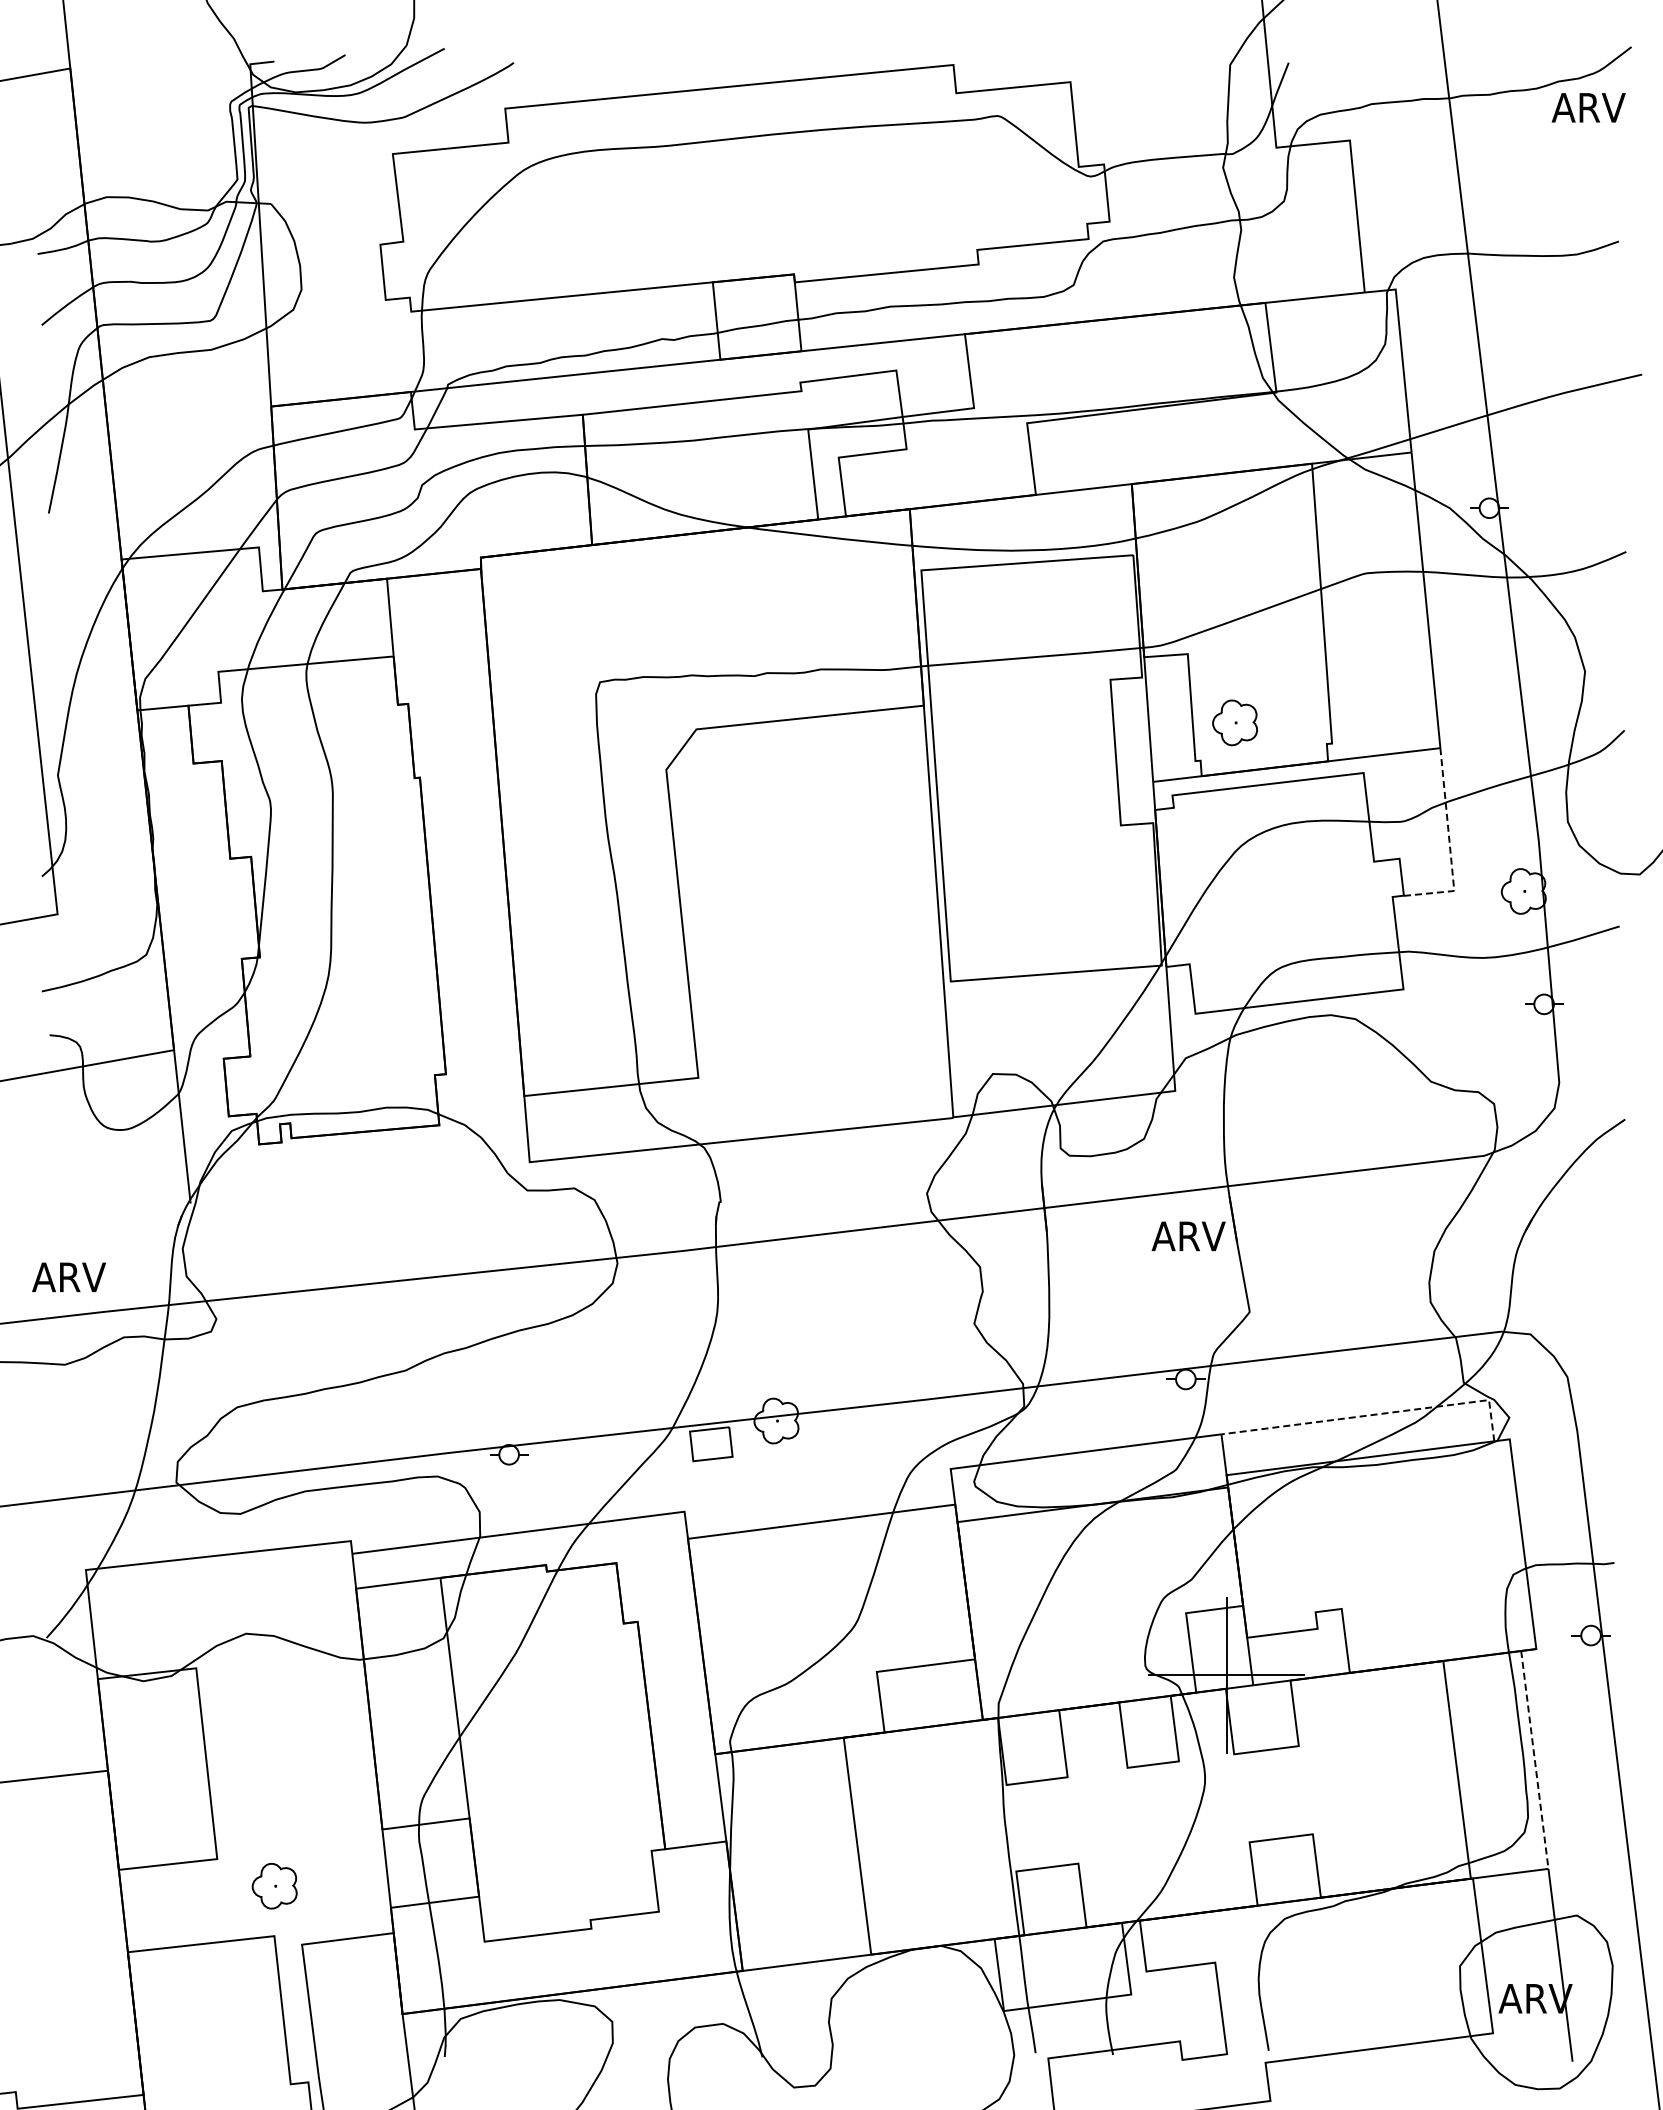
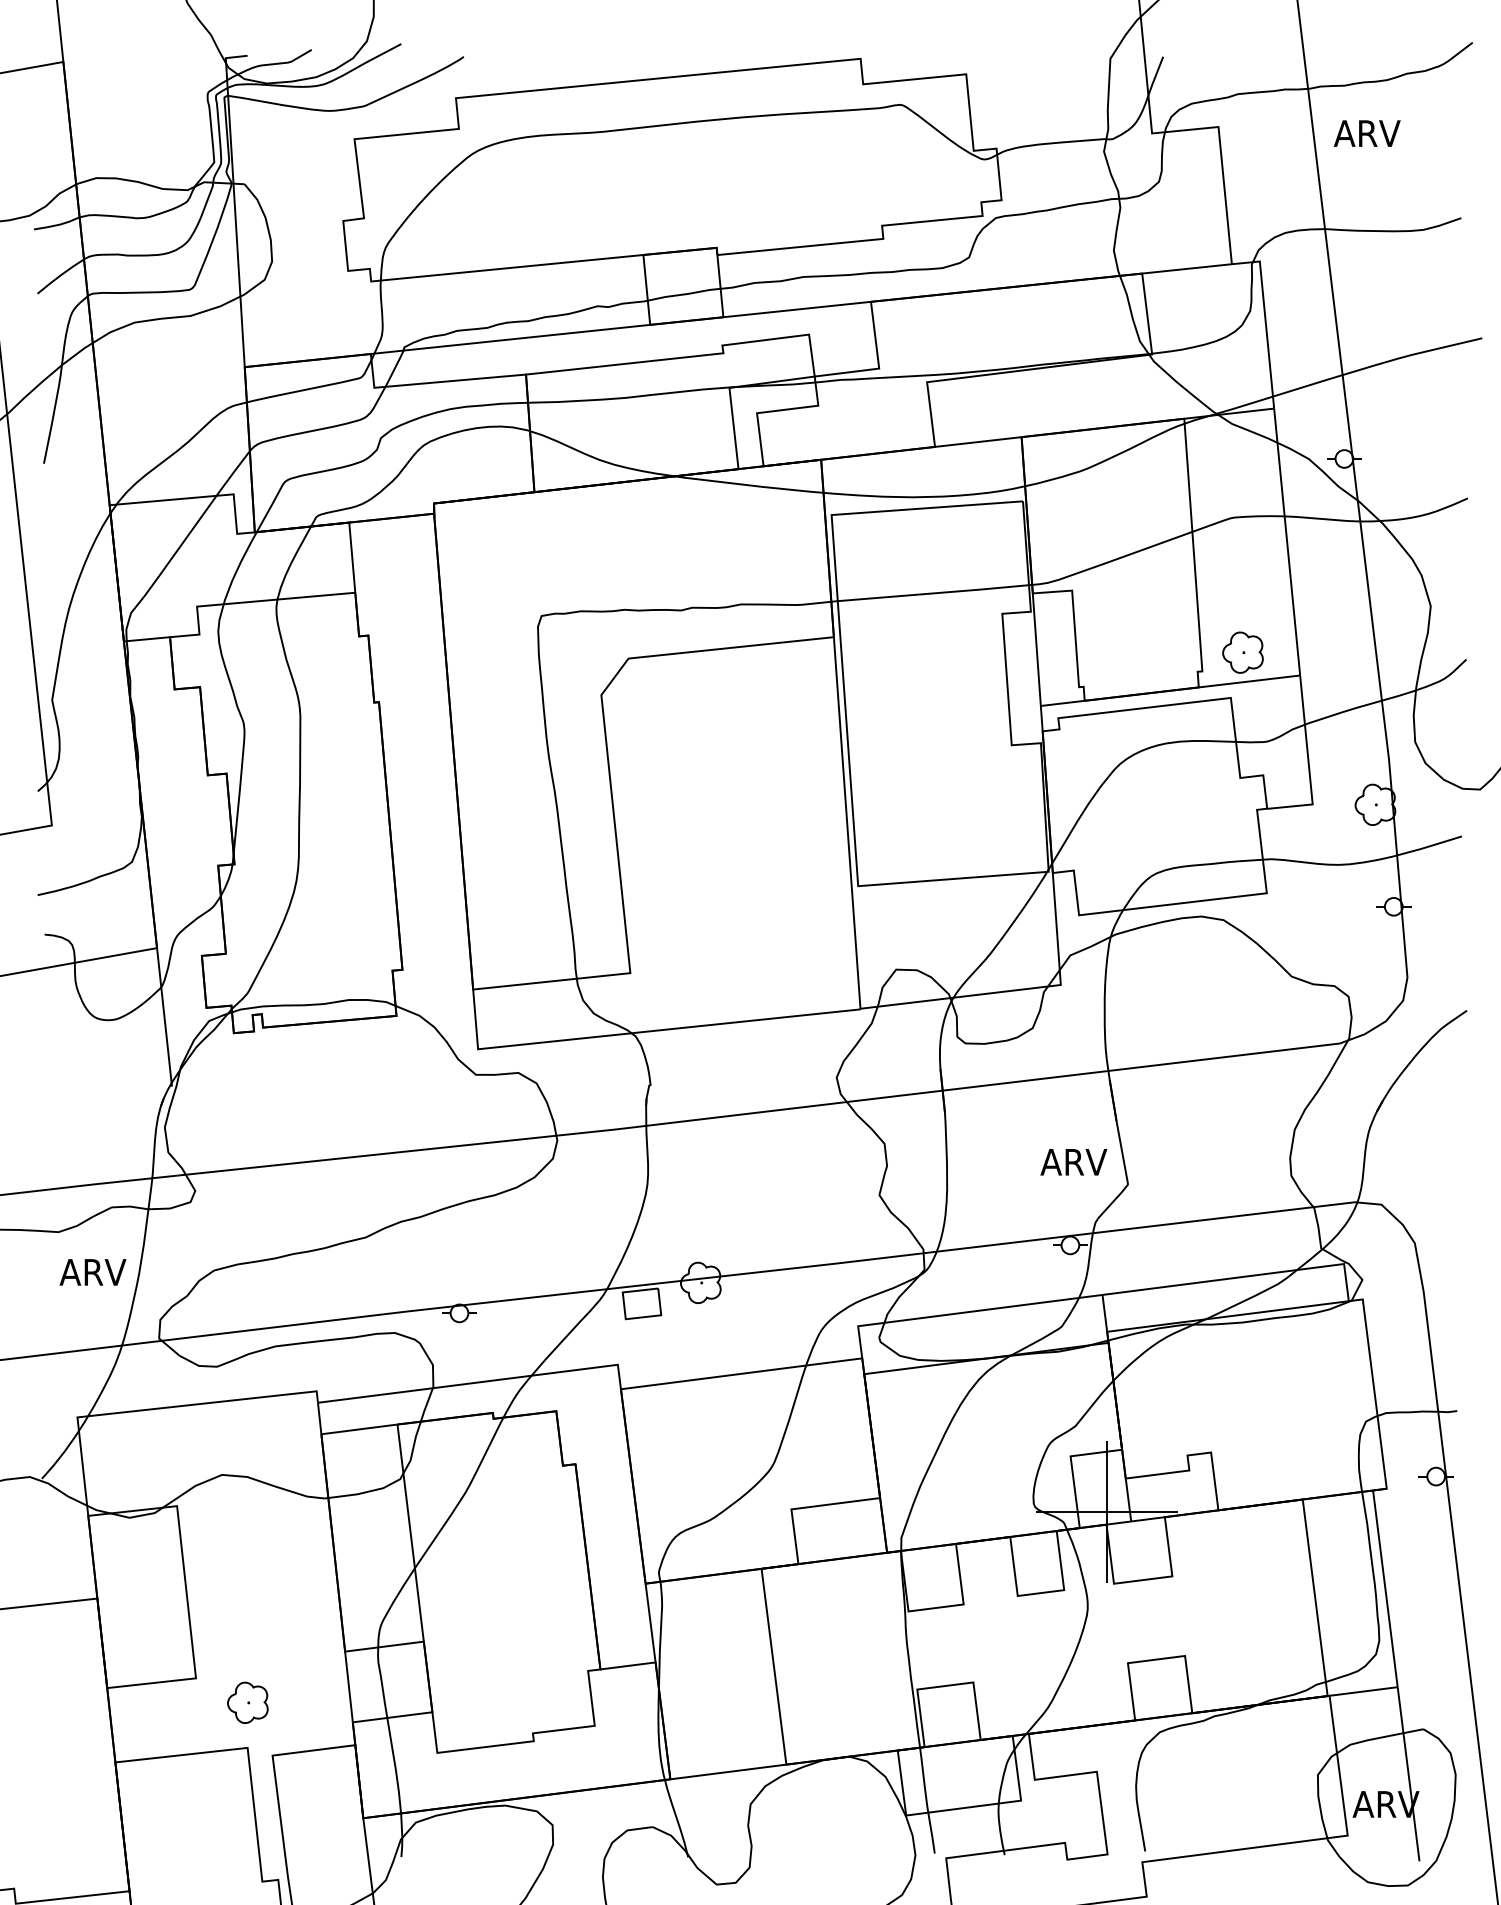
text: (1588, 107) -> (1367, 133), moved
part: (1234, 722) -> (1242, 652), moved
line: (1449, 845) -> (1308, 763), dashed -> solid
text: (1188, 1236) -> (1073, 1162), moved
text: (68, 1276) -> (92, 1271), moved
line: (1376, 1414) -> (1242, 1277), dashed -> solid
line: (1534, 1759) -> (1385, 1588), dashed -> solid

